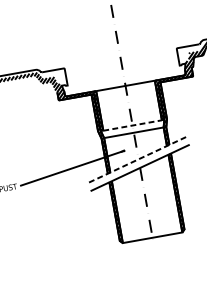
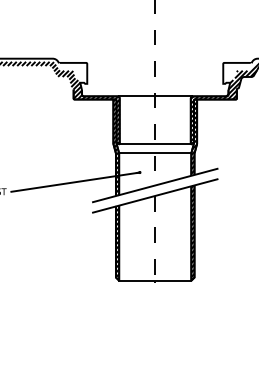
line: (132, 125) -> (155, 144), dashed -> solid
line: (138, 159) -> (155, 185), dashed -> solid

